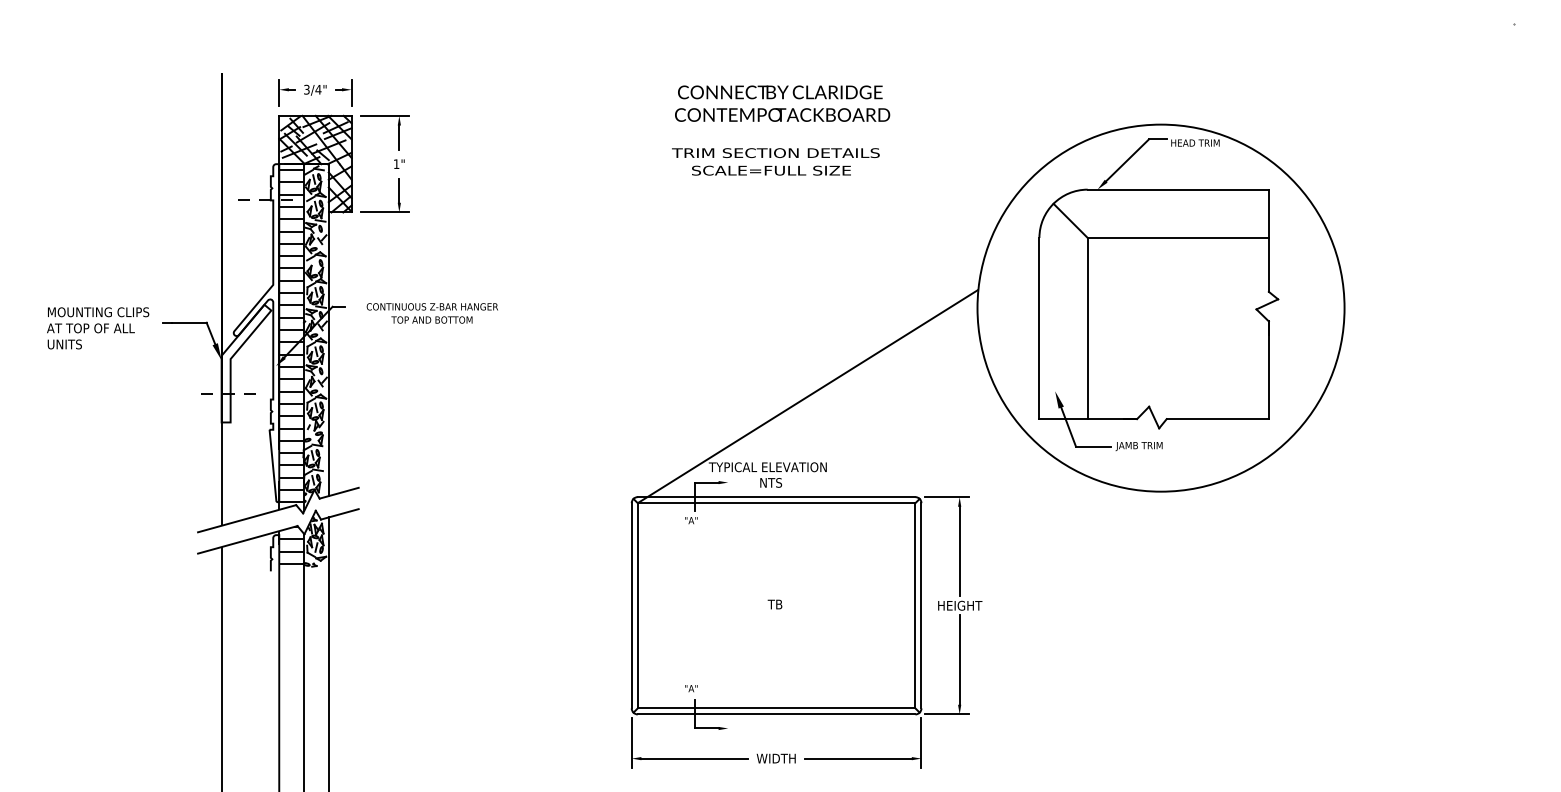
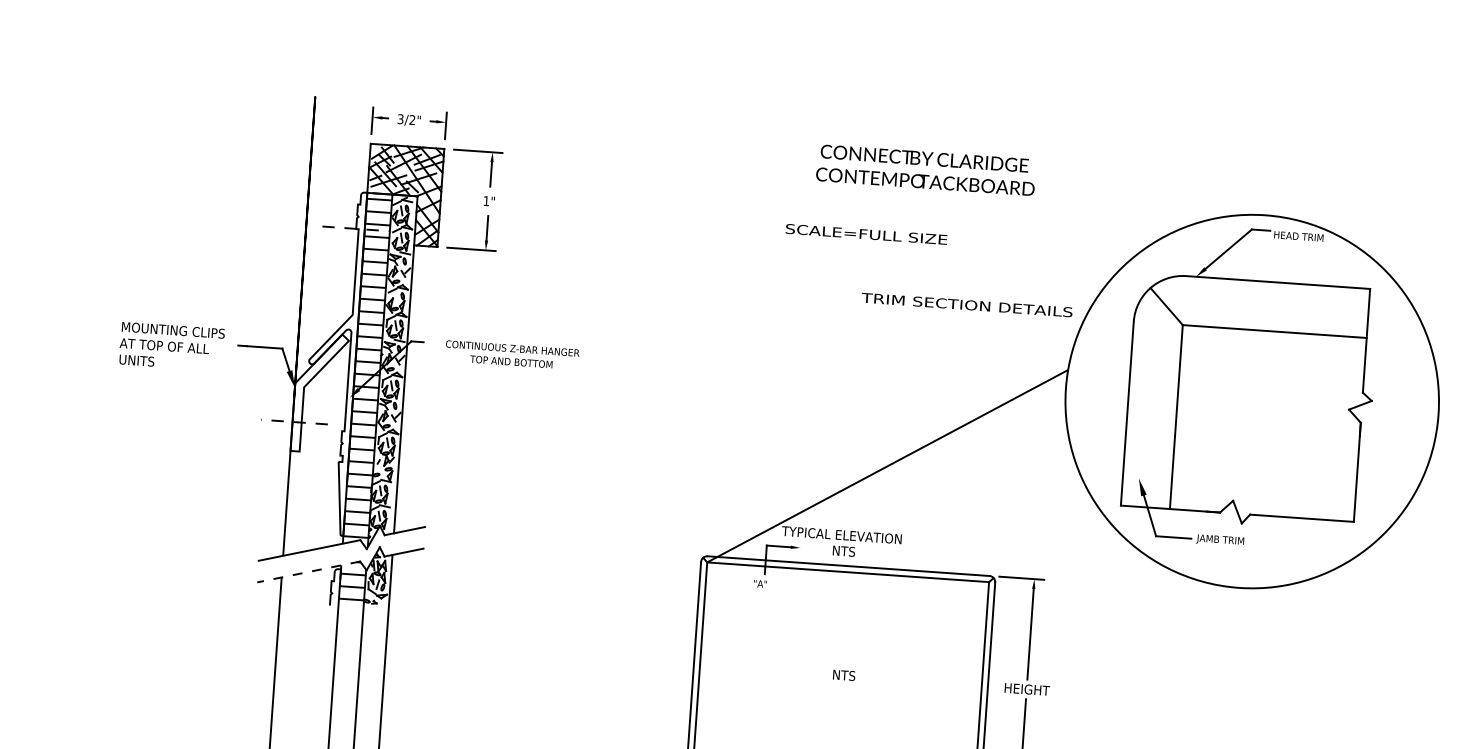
text: (318, 89) -> (412, 119), 3/4" -> 3/2"
text: (782, 103) -> (926, 170), moved
text: (775, 152) -> (966, 304), moved
line: (247, 539) -> (308, 571), solid -> dashed
text: (778, 604) -> (842, 675), TB -> NTS

